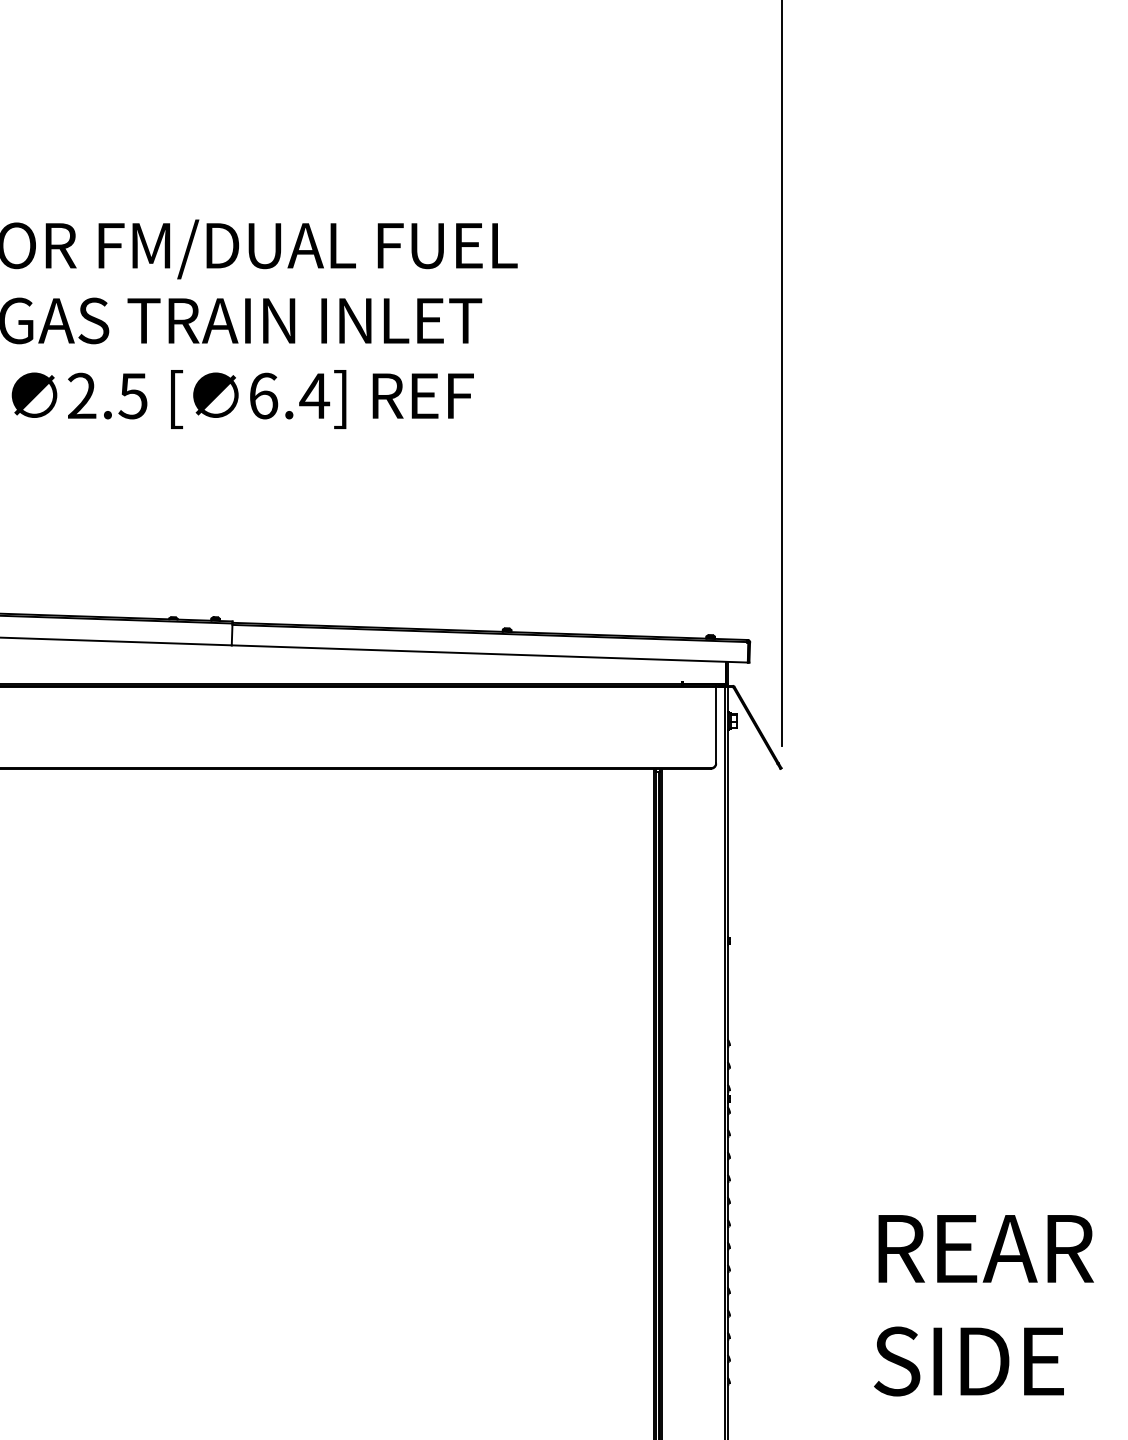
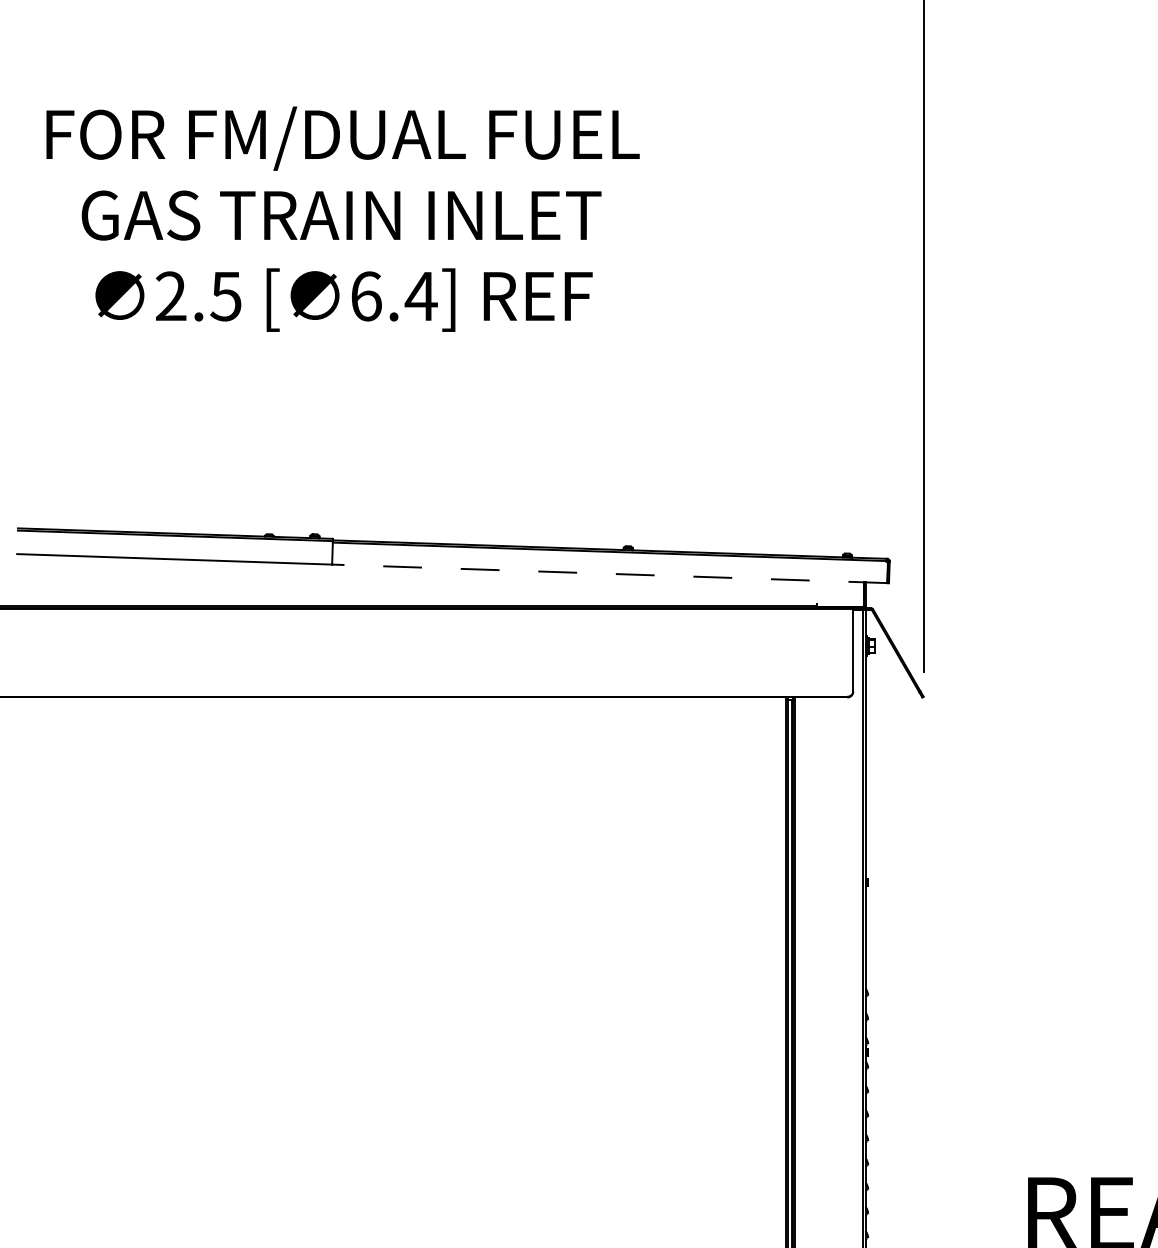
line: (489, 653) -> (609, 573), solid -> dashed

